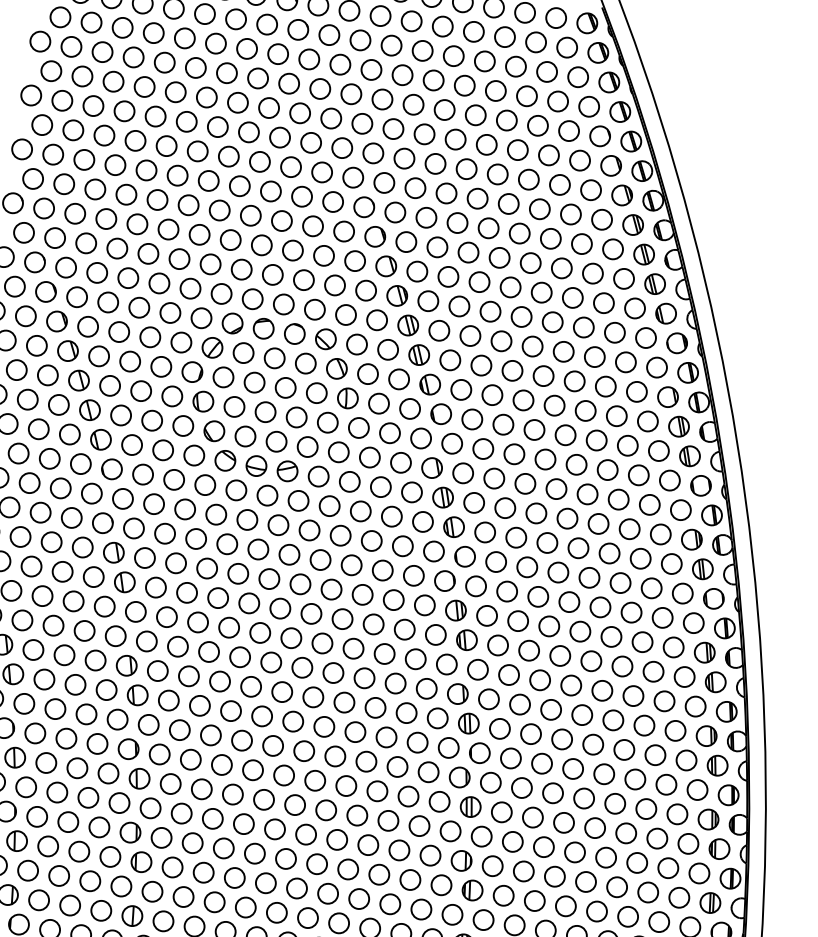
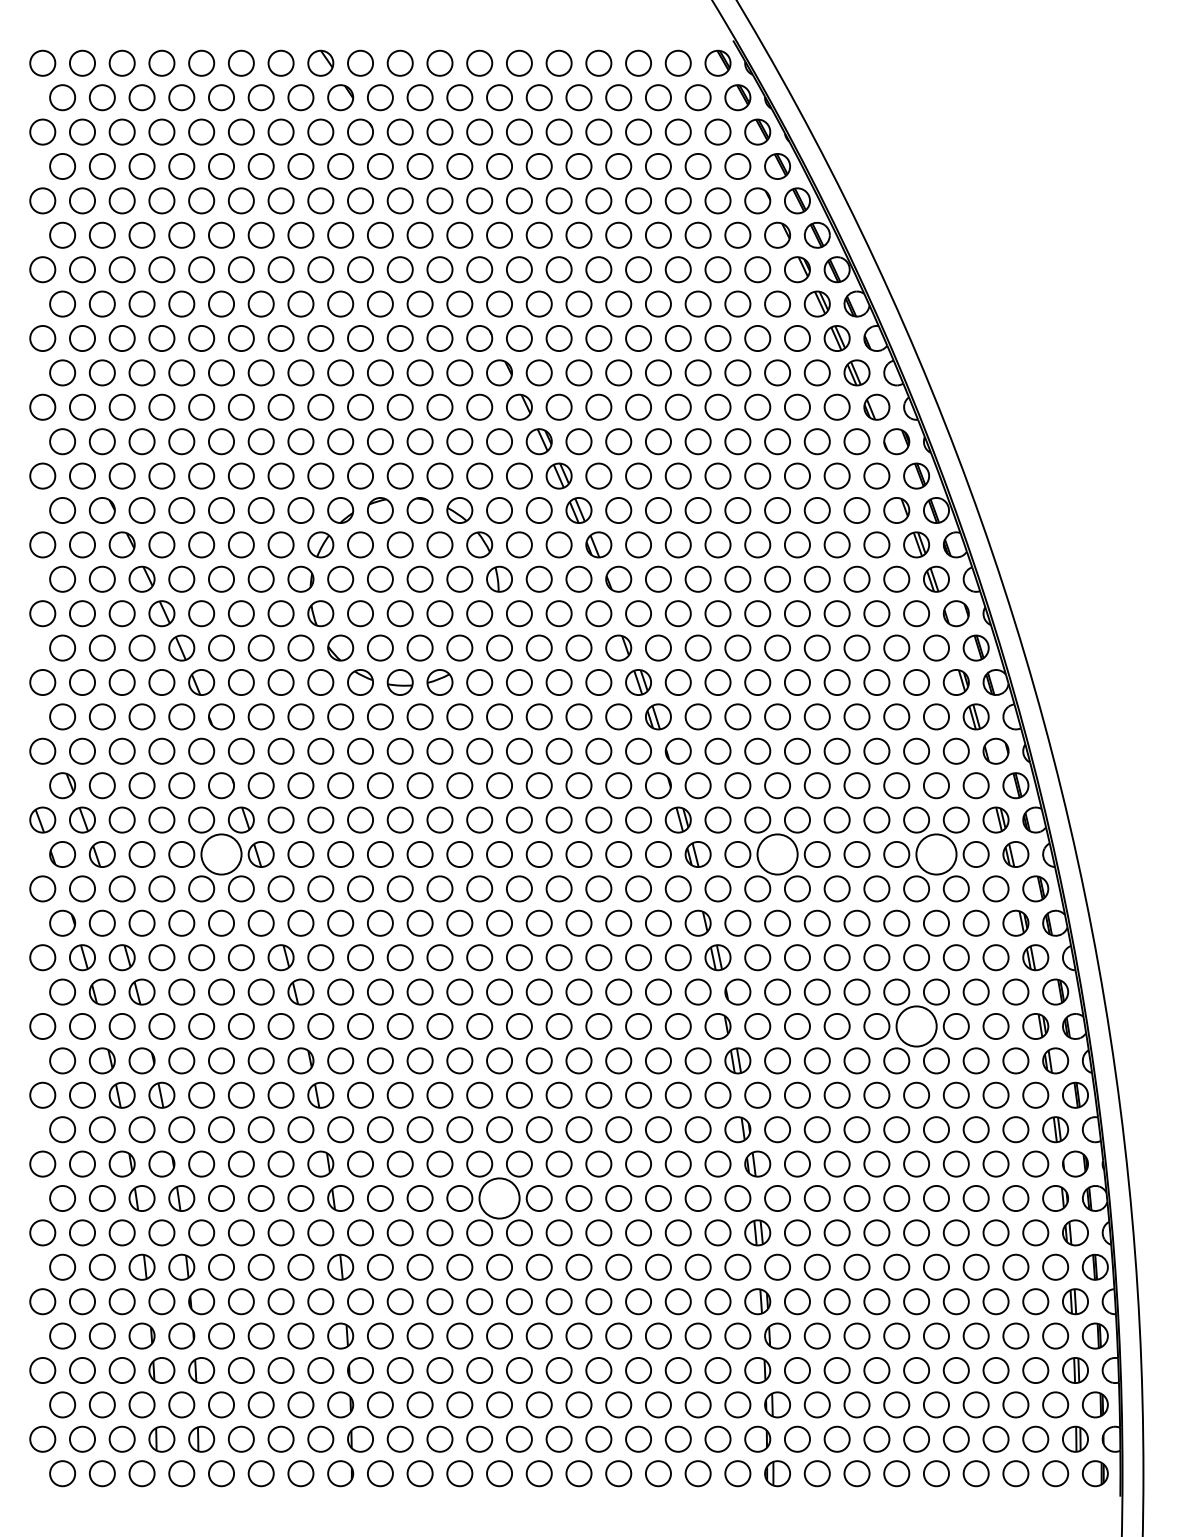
circle: (93, 577) -> (221, 854), size x1.6
circle: (529, 650) -> (777, 854), size x1.6
circle: (653, 671) -> (936, 854), size x1.6
circle: (615, 803) -> (916, 1026), size x1.6
circle: (265, 883) -> (499, 1198), size x1.6

